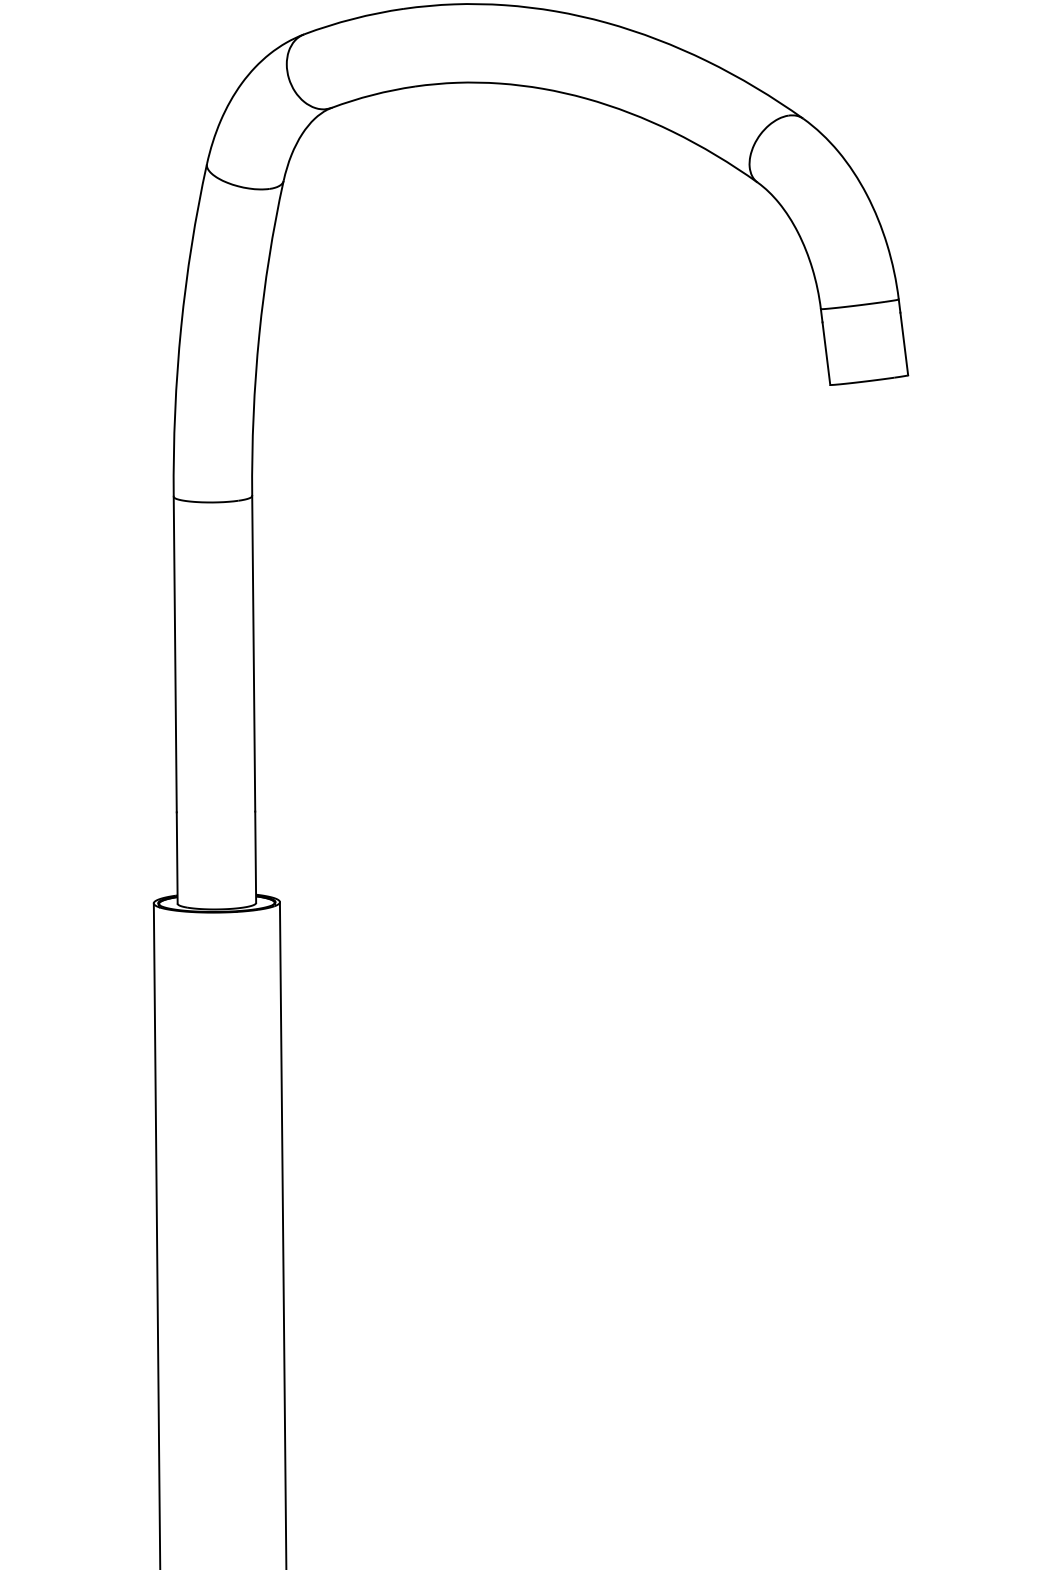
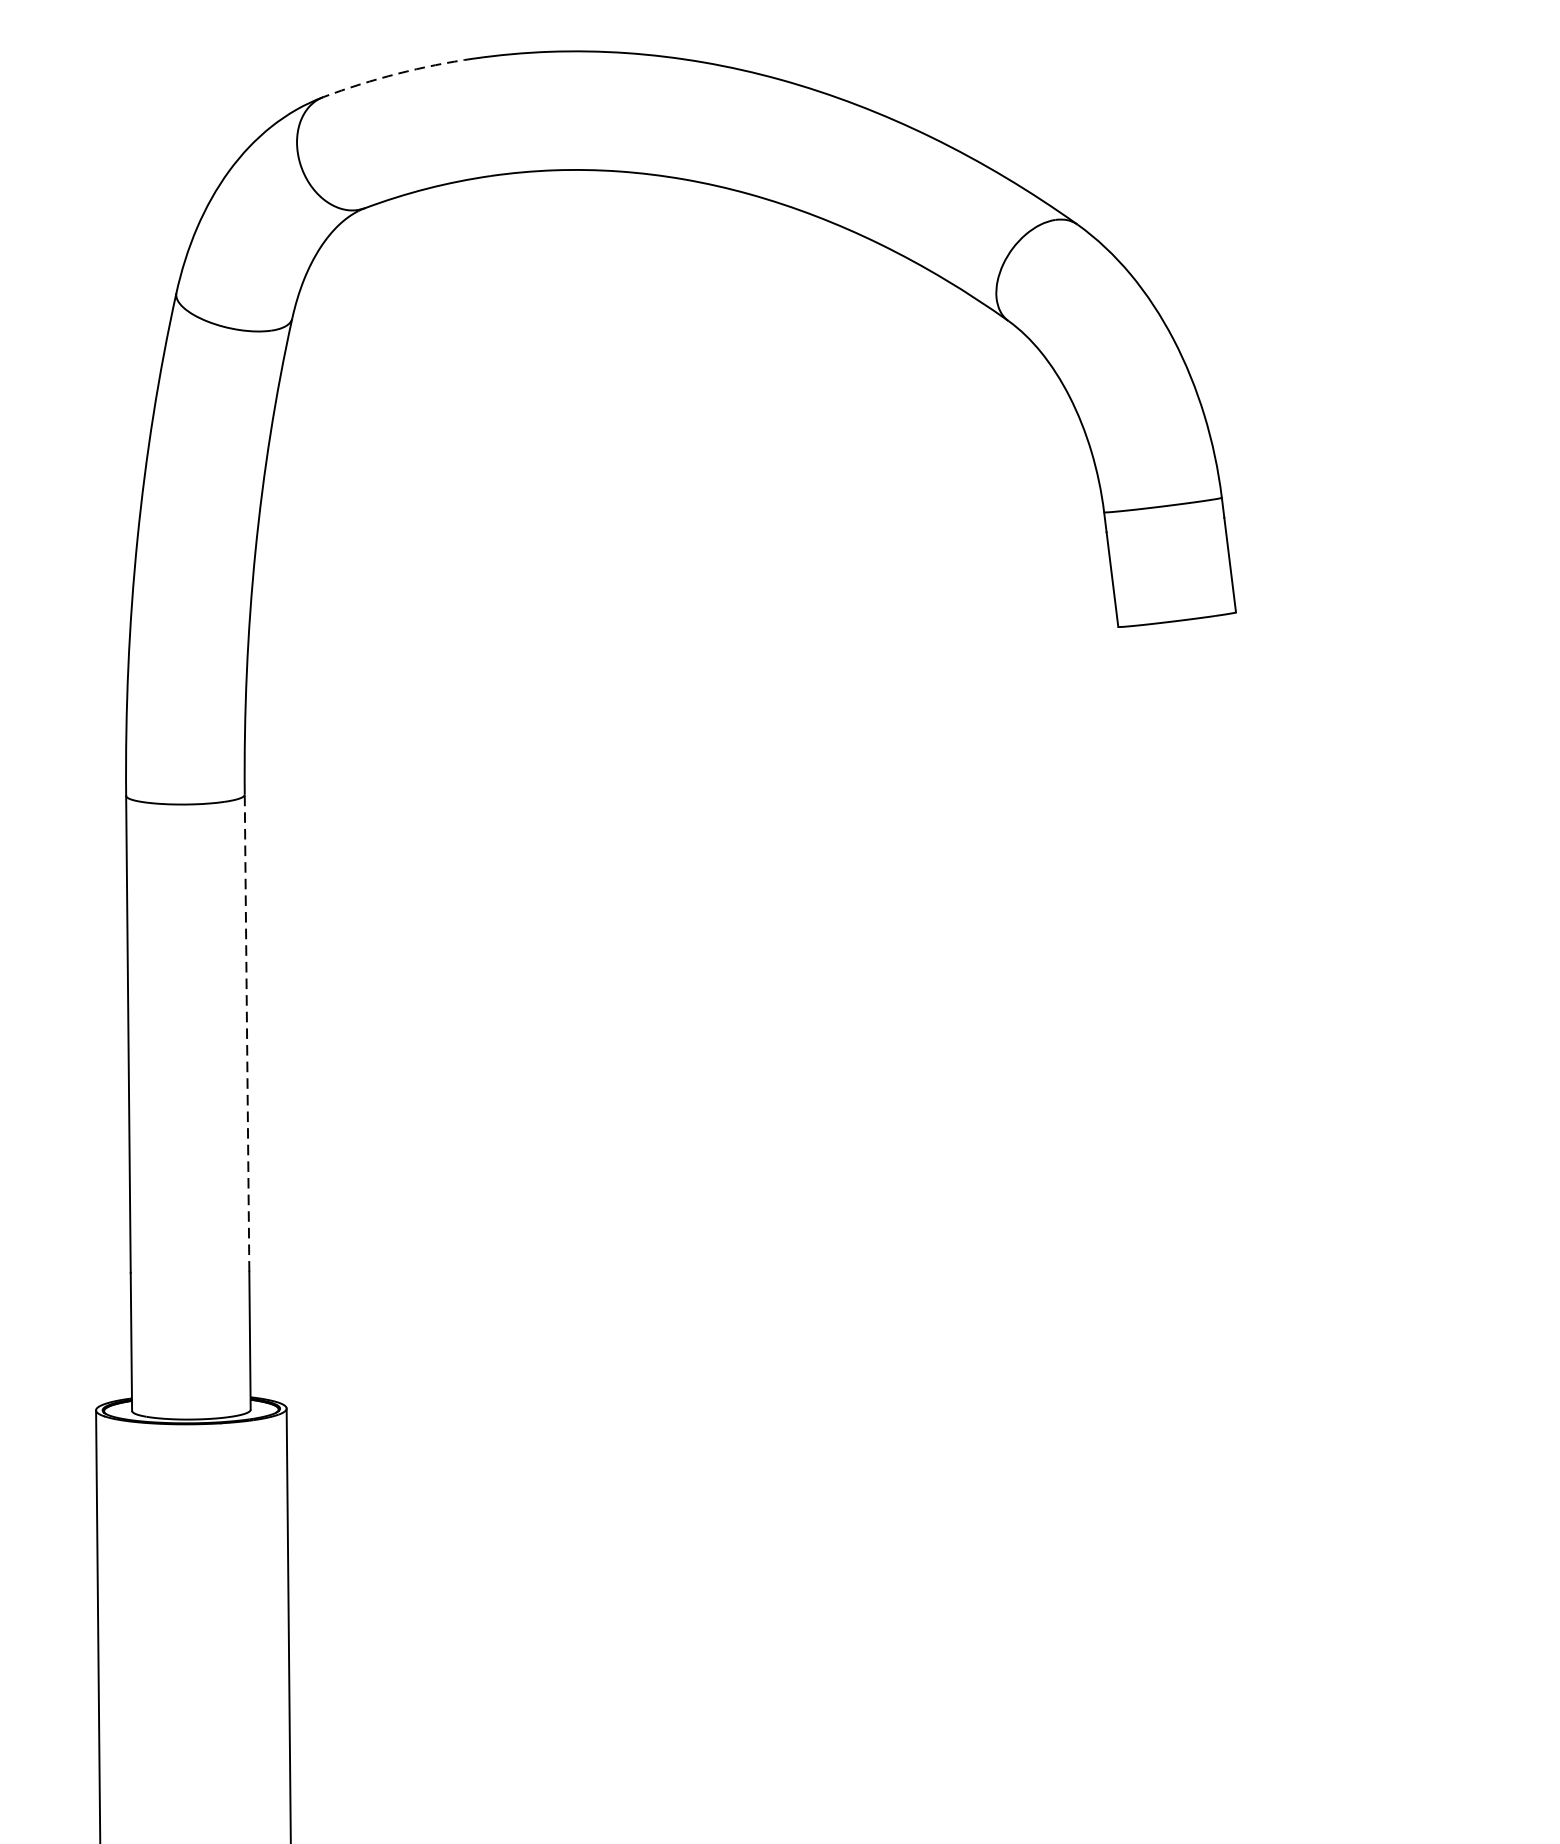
arc: (353, 18) -> (397, 73), solid -> dashed
line: (253, 653) -> (246, 1032), solid -> dashed

